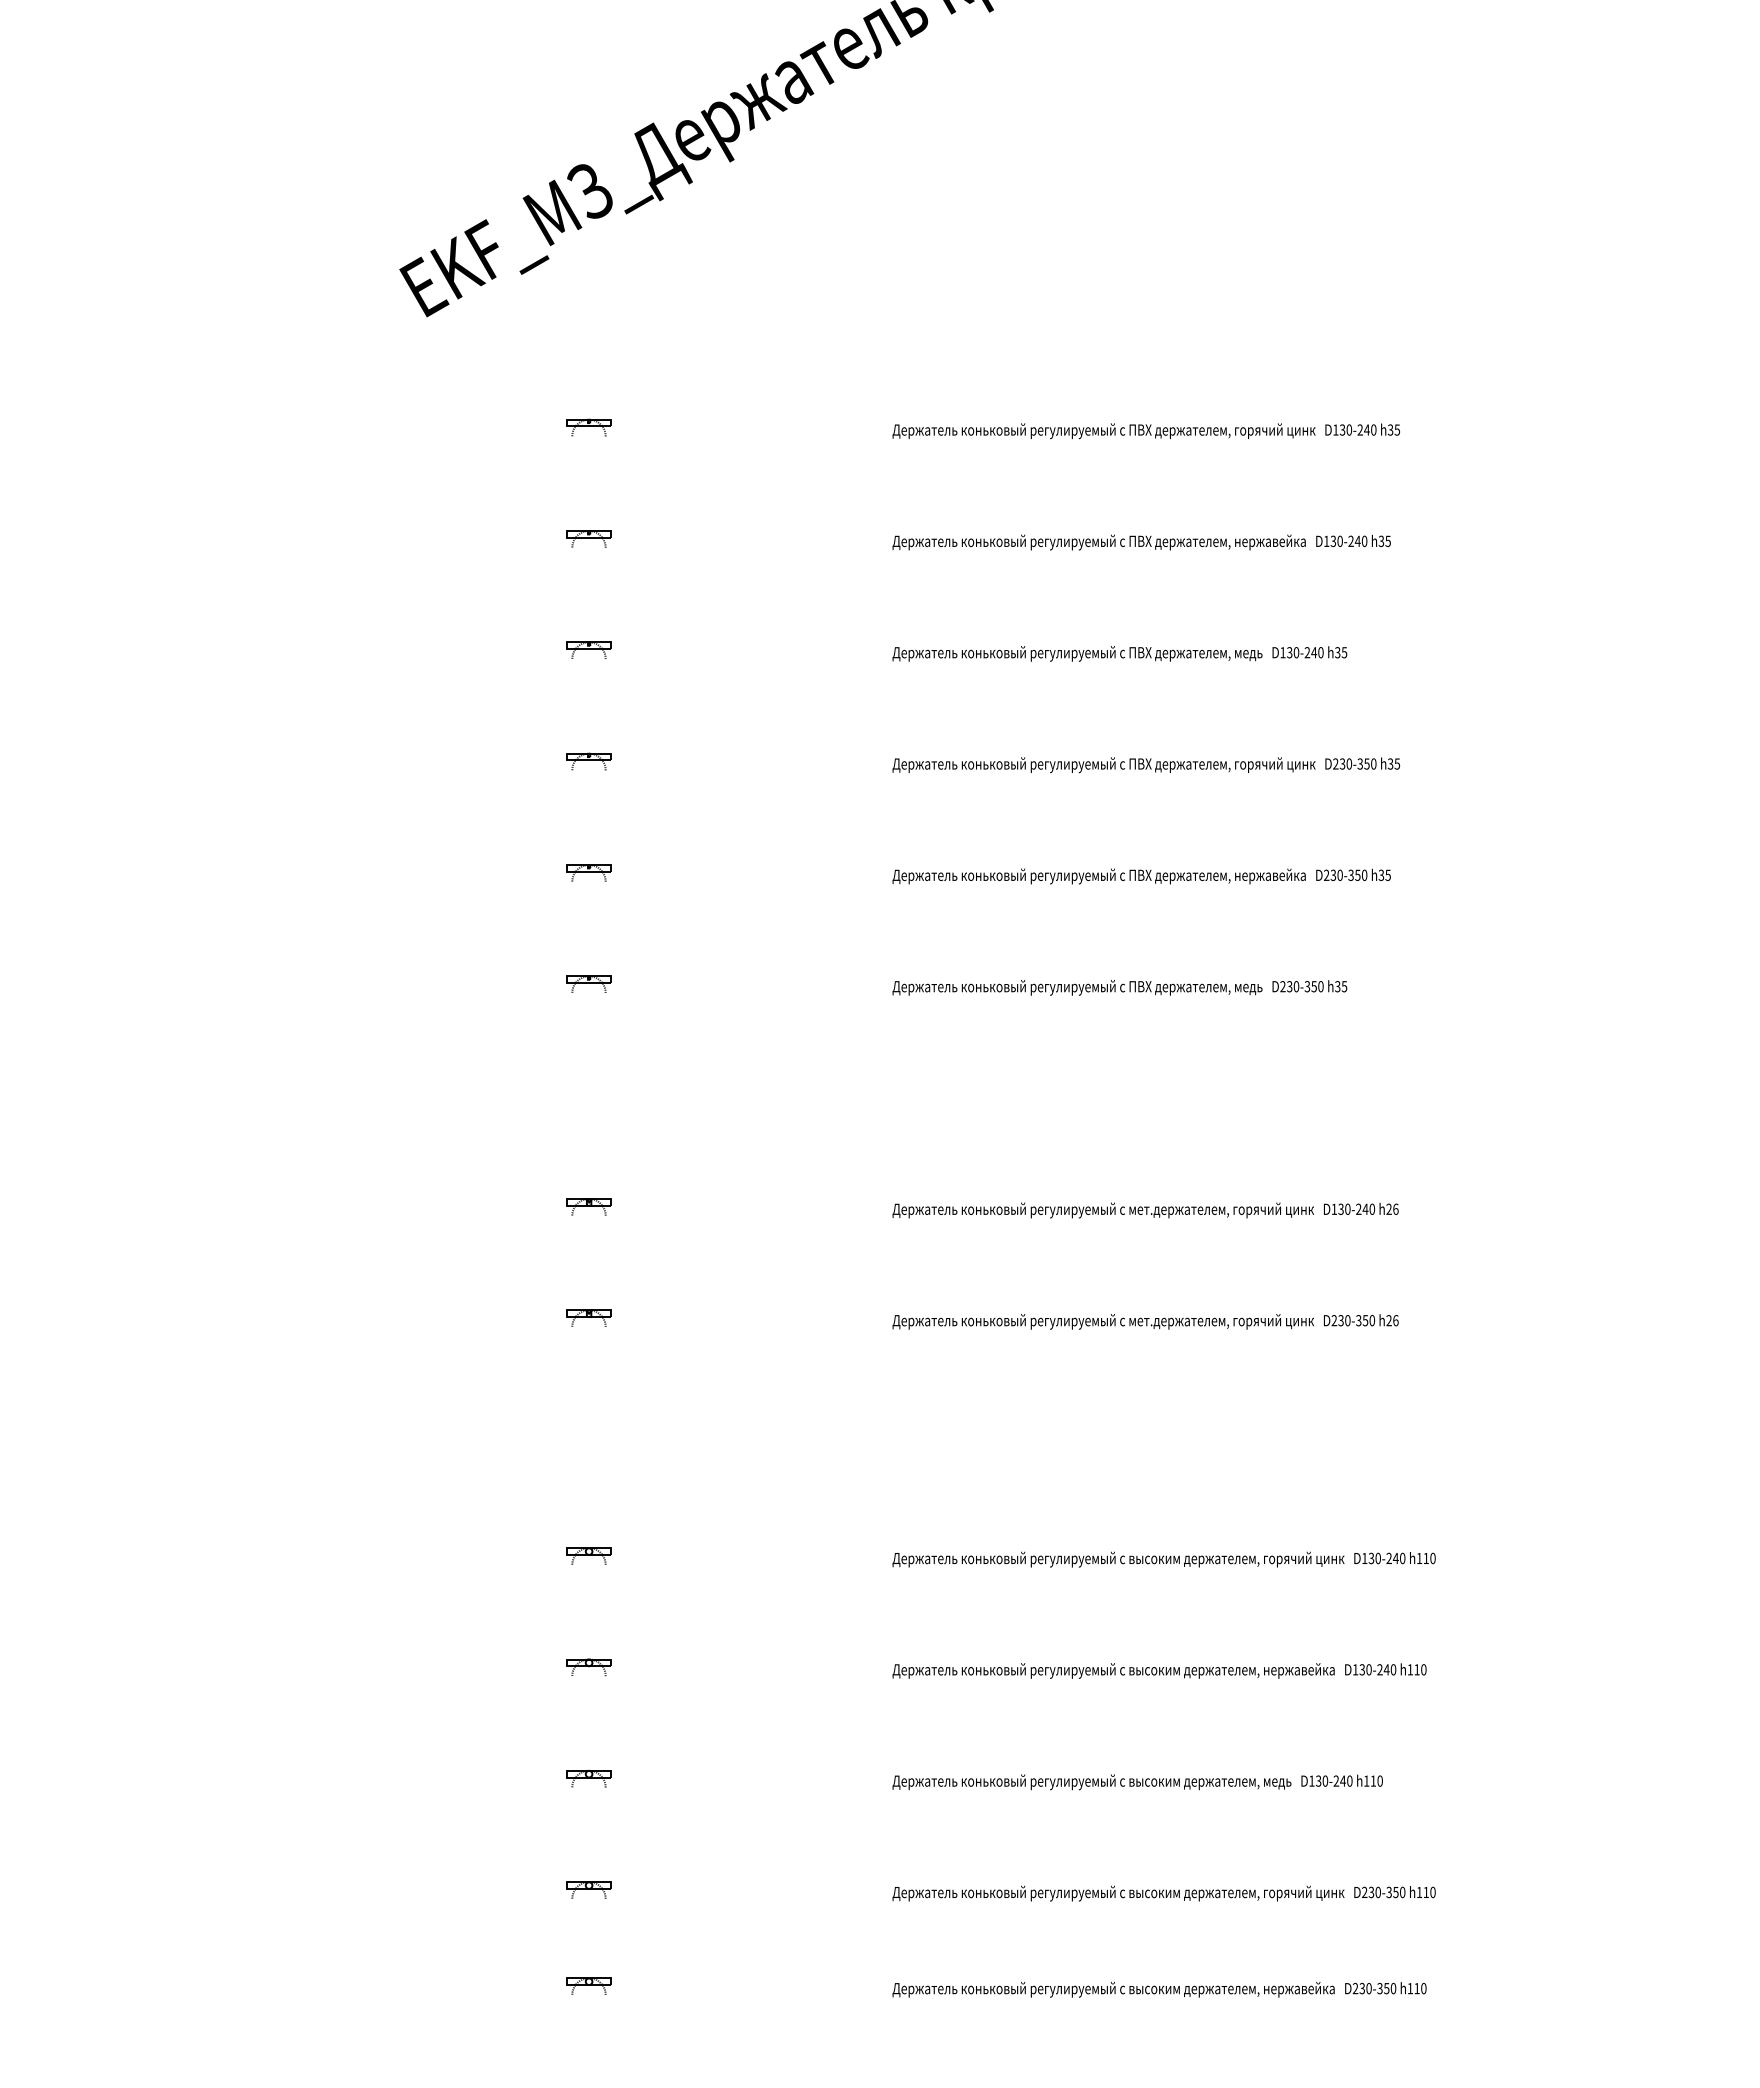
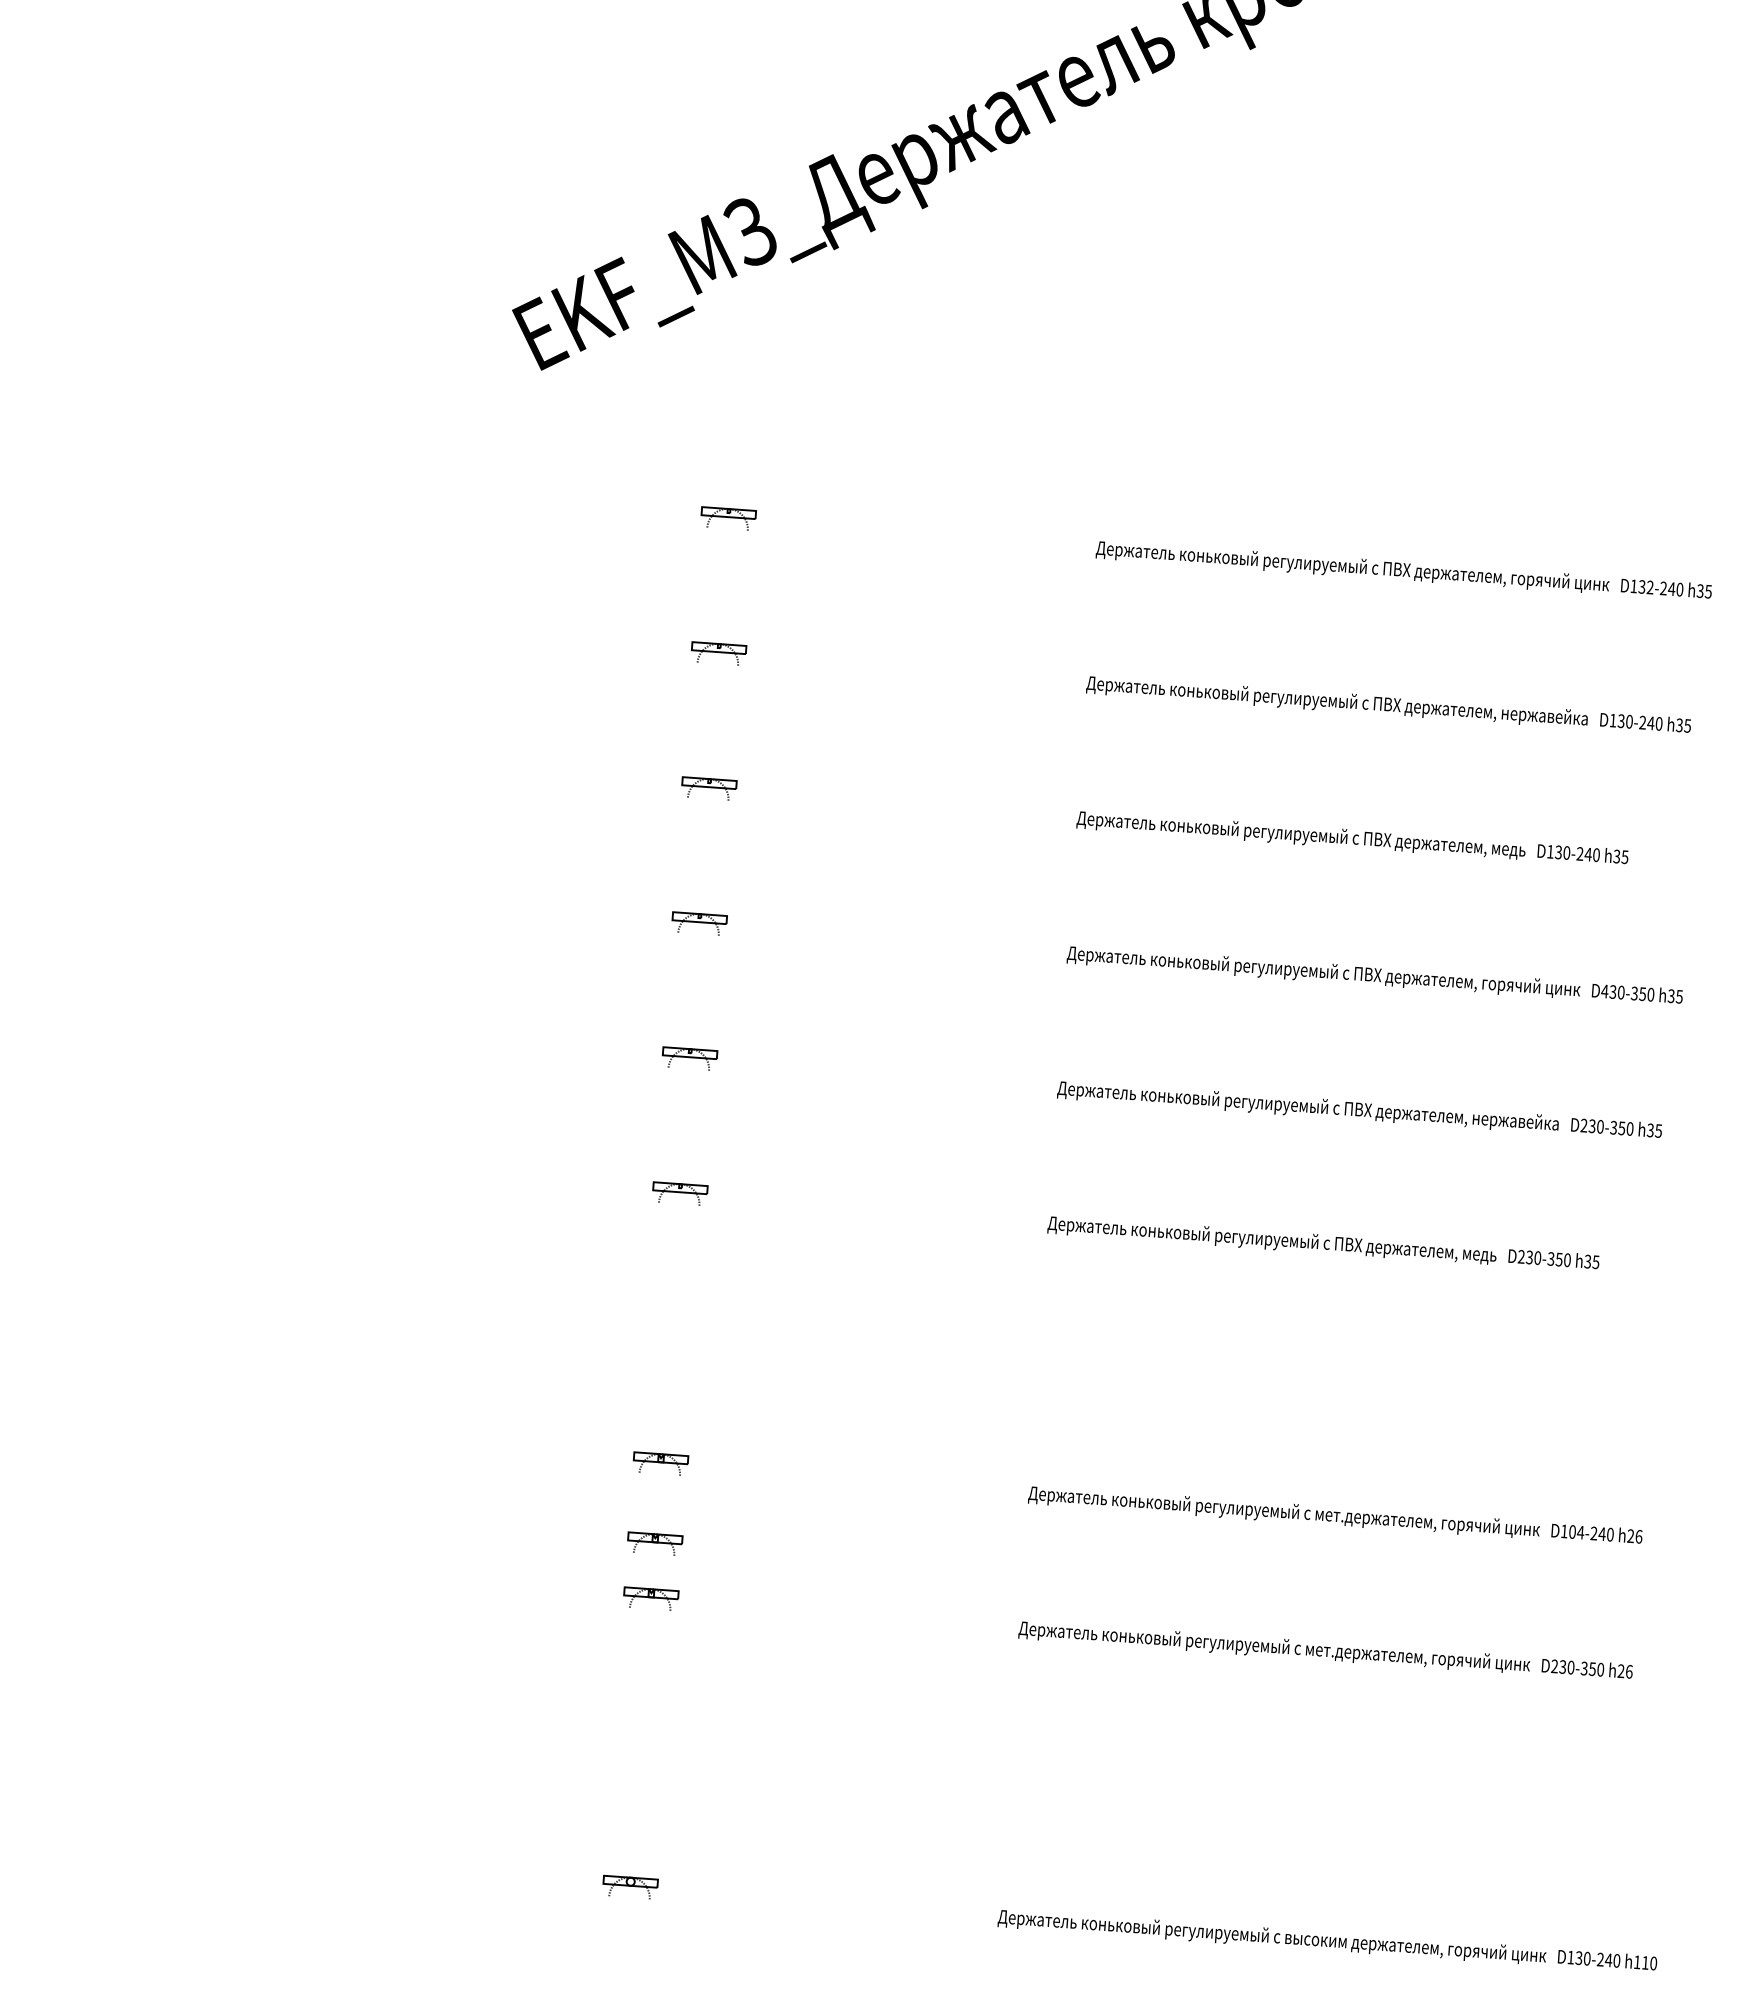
text: (1349, 429) -> (1650, 586), D130-240 -> D132-240
text: (1335, 763) -> (1604, 990), D230-350 -> D430-350
text: (1344, 1208) -> (1576, 1531), D130-240 -> D104-240
part: (588, 1272) -> (654, 1543), added

